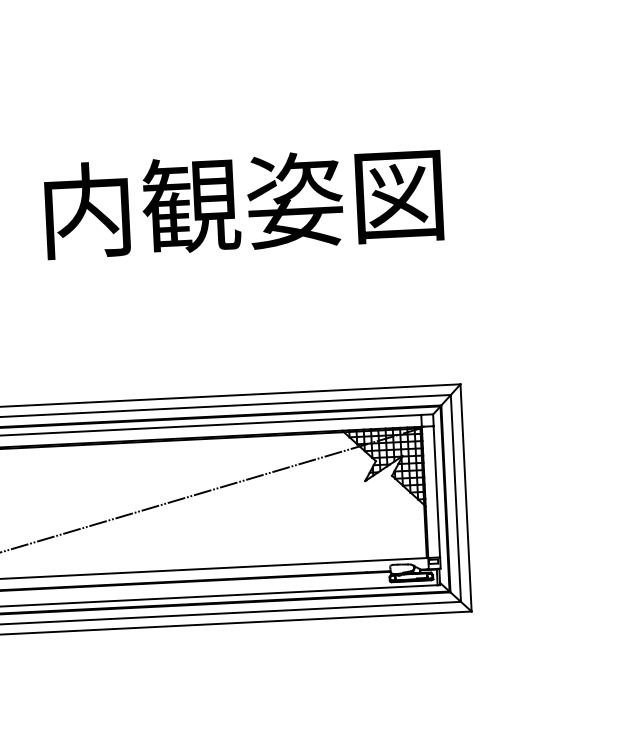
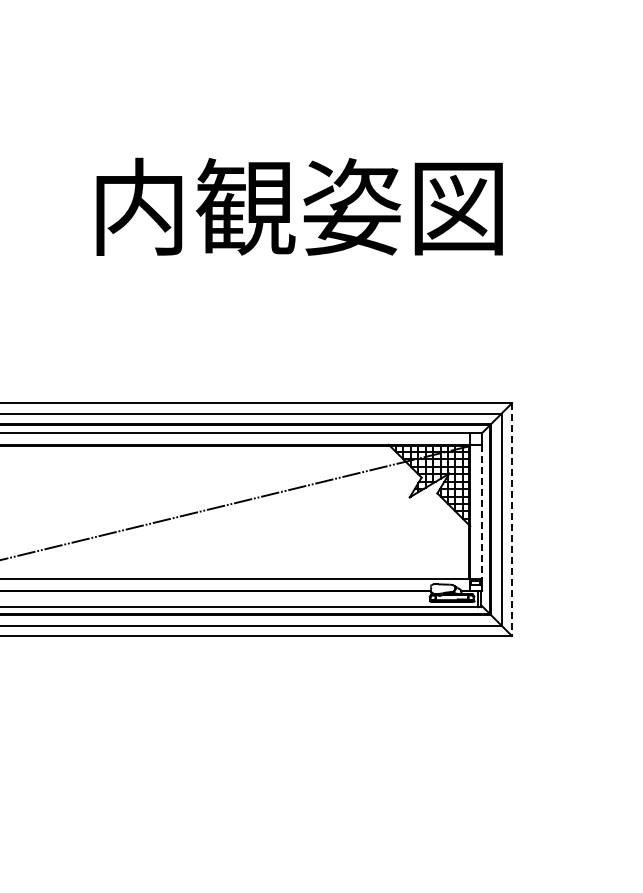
line: (437, 492) -> (482, 512), solid -> dashed
line: (465, 498) -> (511, 520), solid -> dashed

